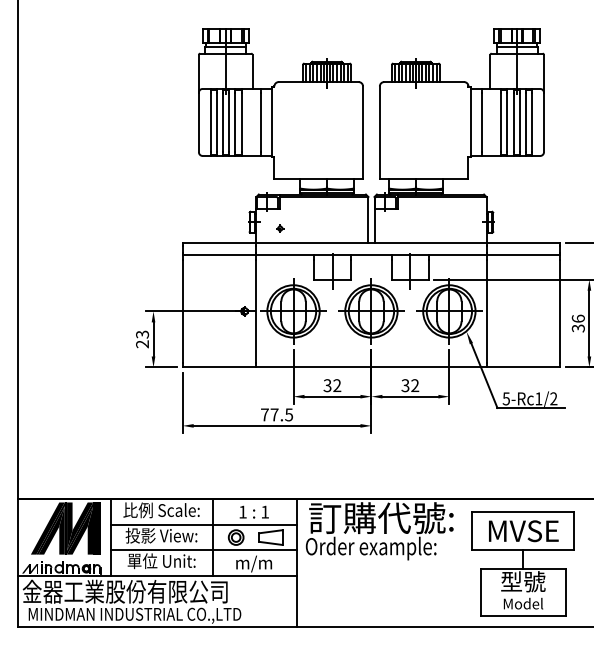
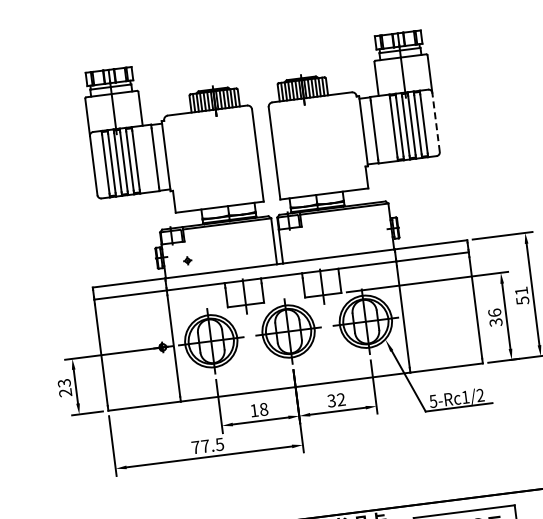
line: (543, 122) -> (435, 122), solid -> dashed
text: (332, 385) -> (259, 409), 32 -> 18

